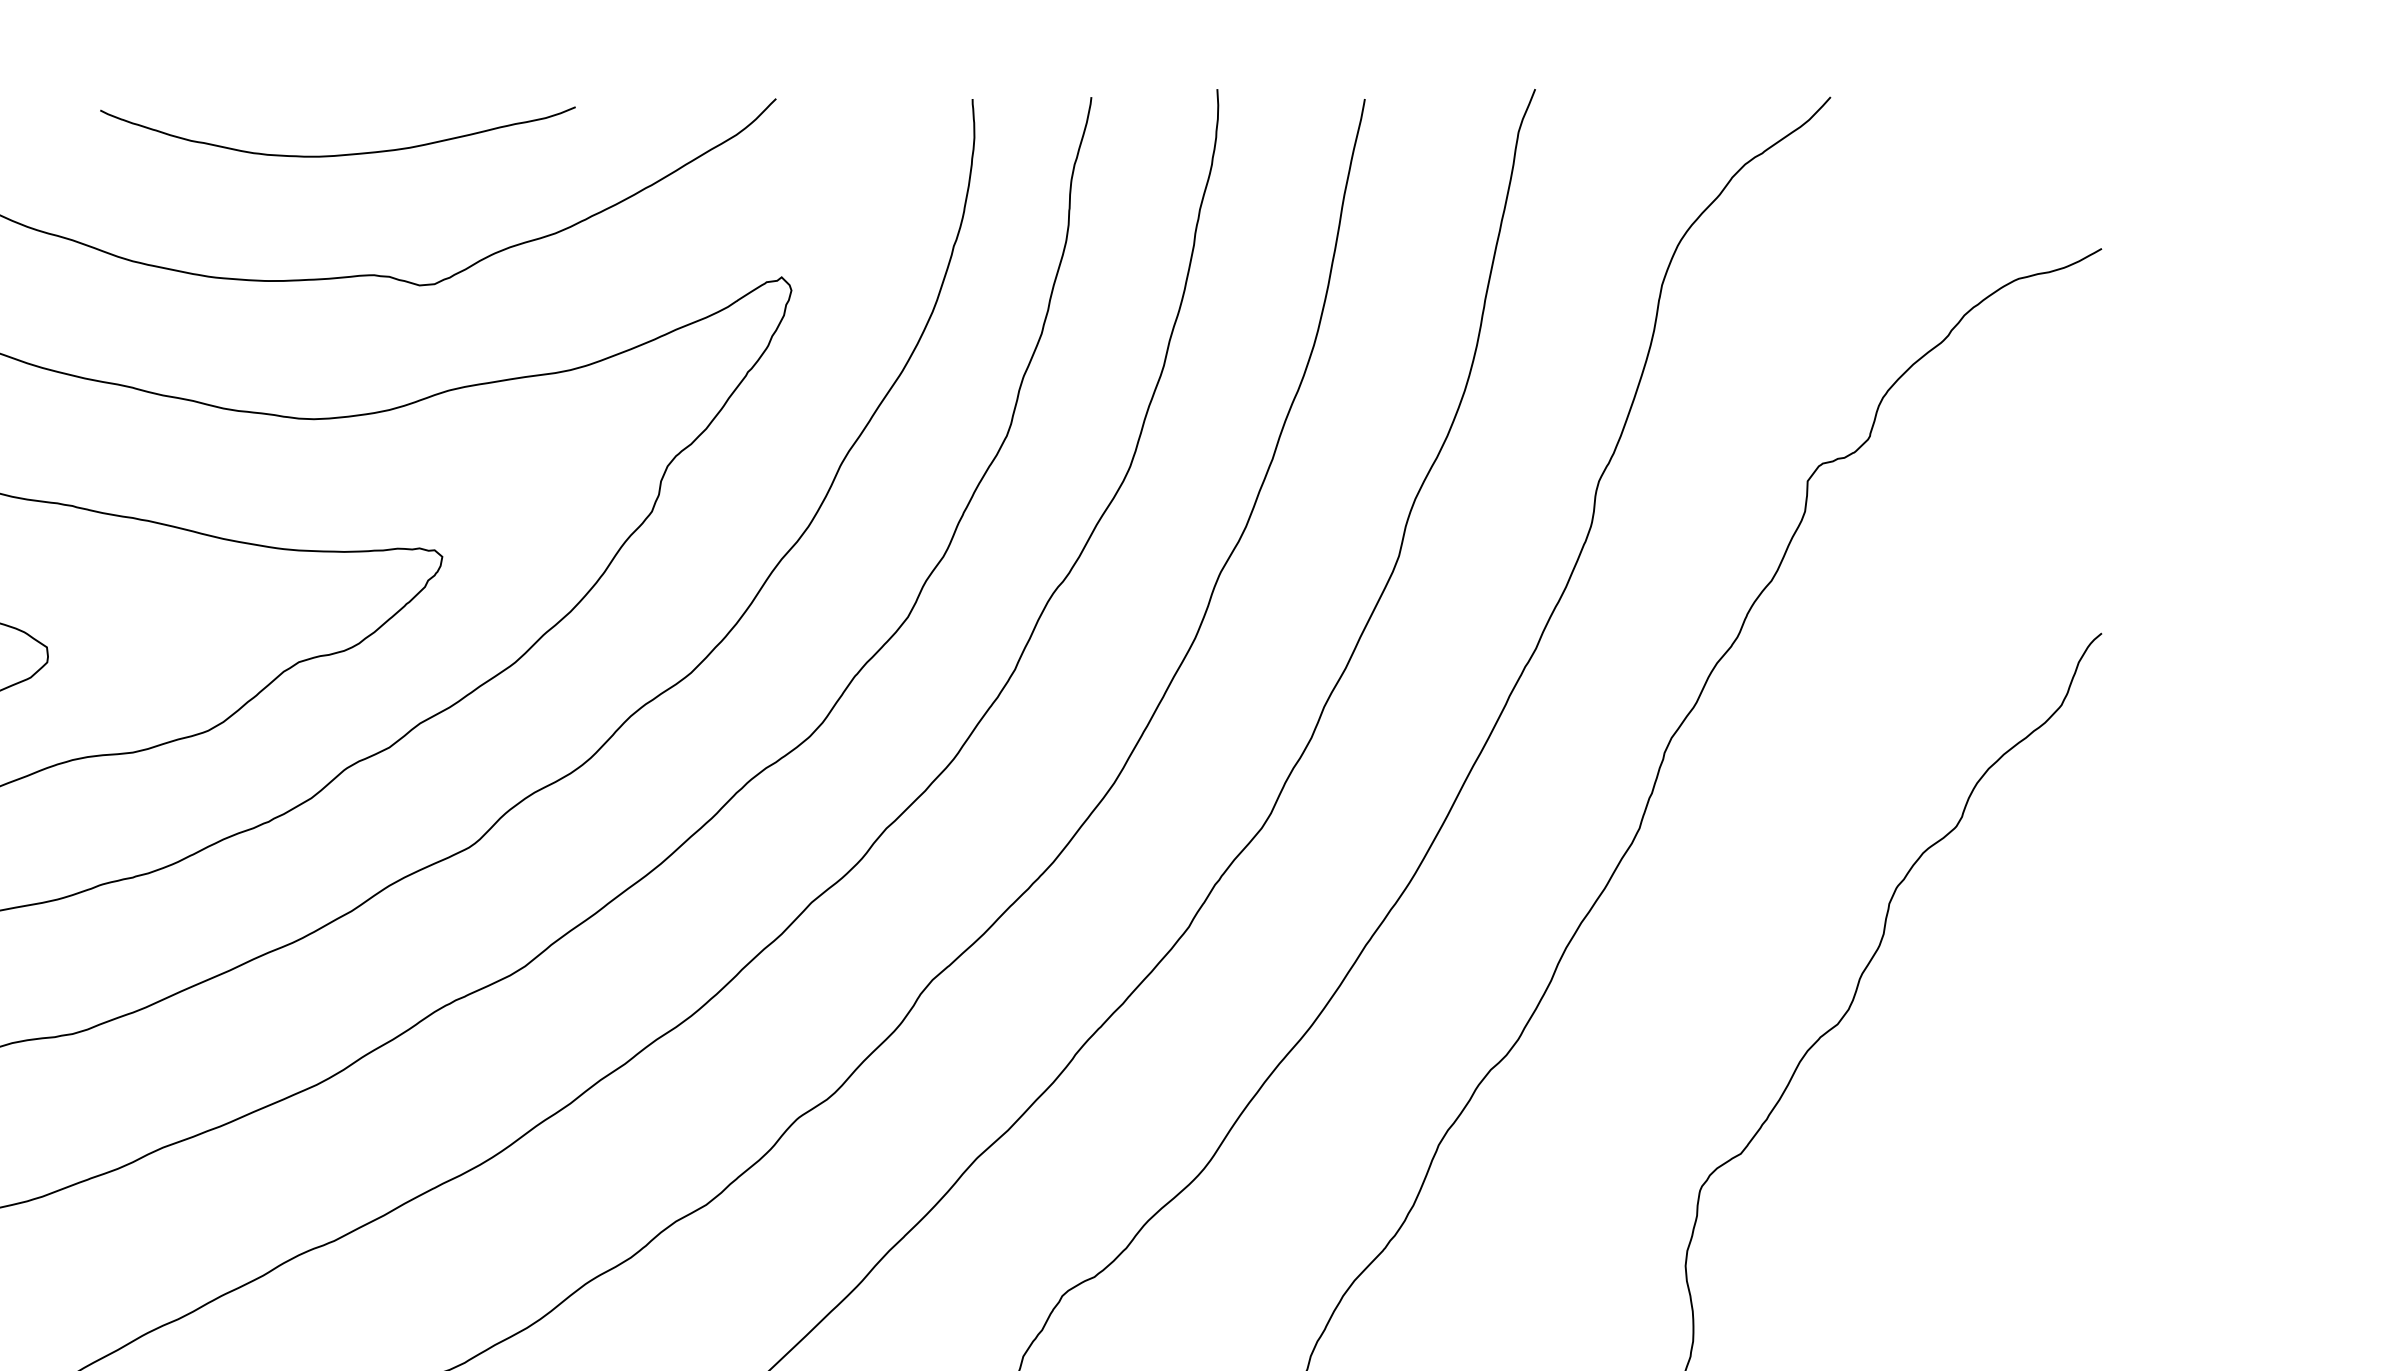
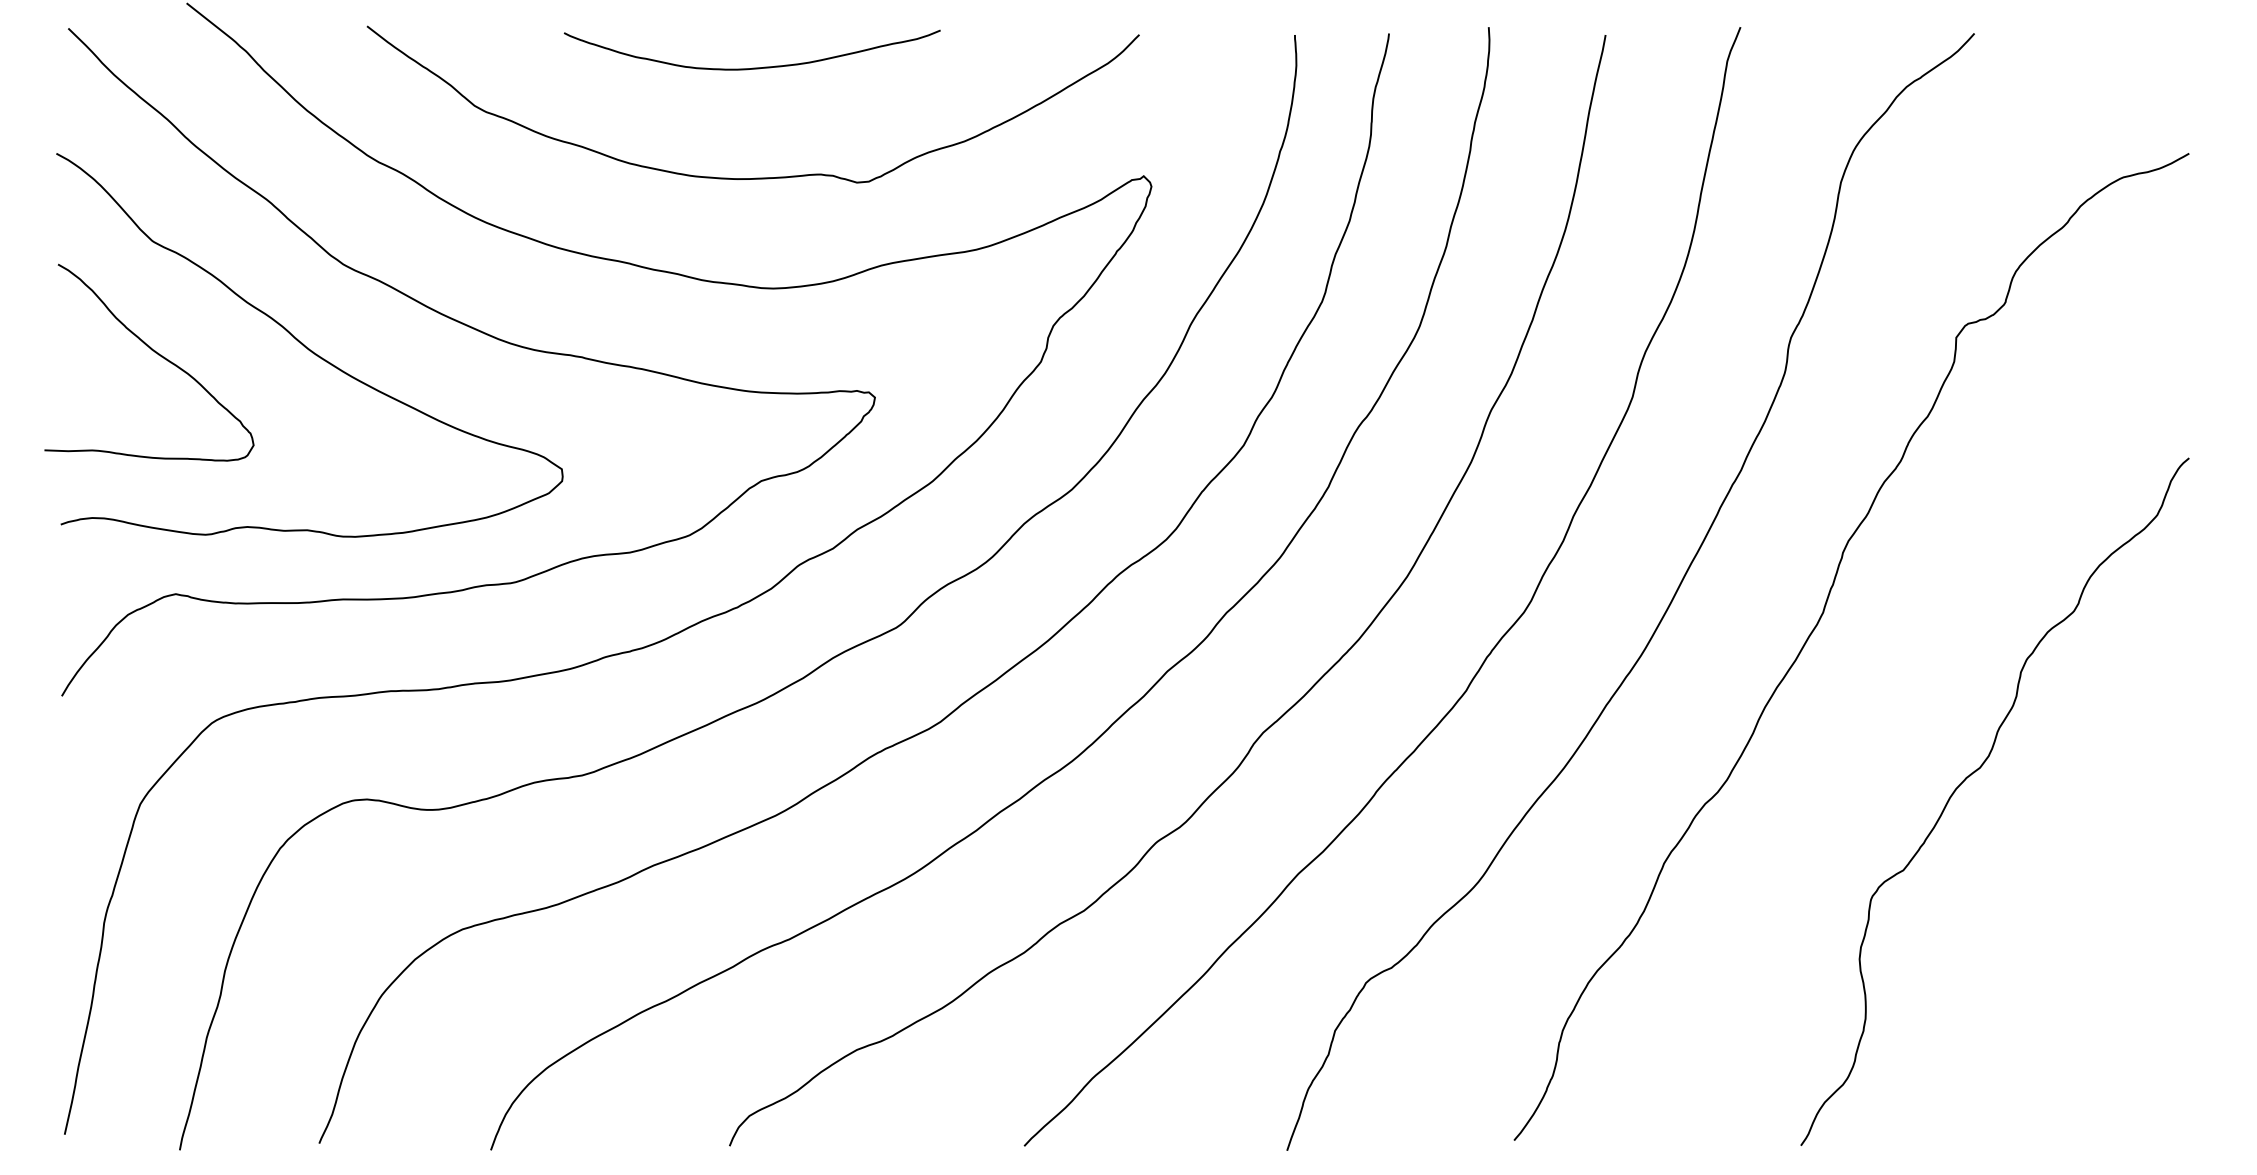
curve: (338, 153) -> (752, 67), moved

